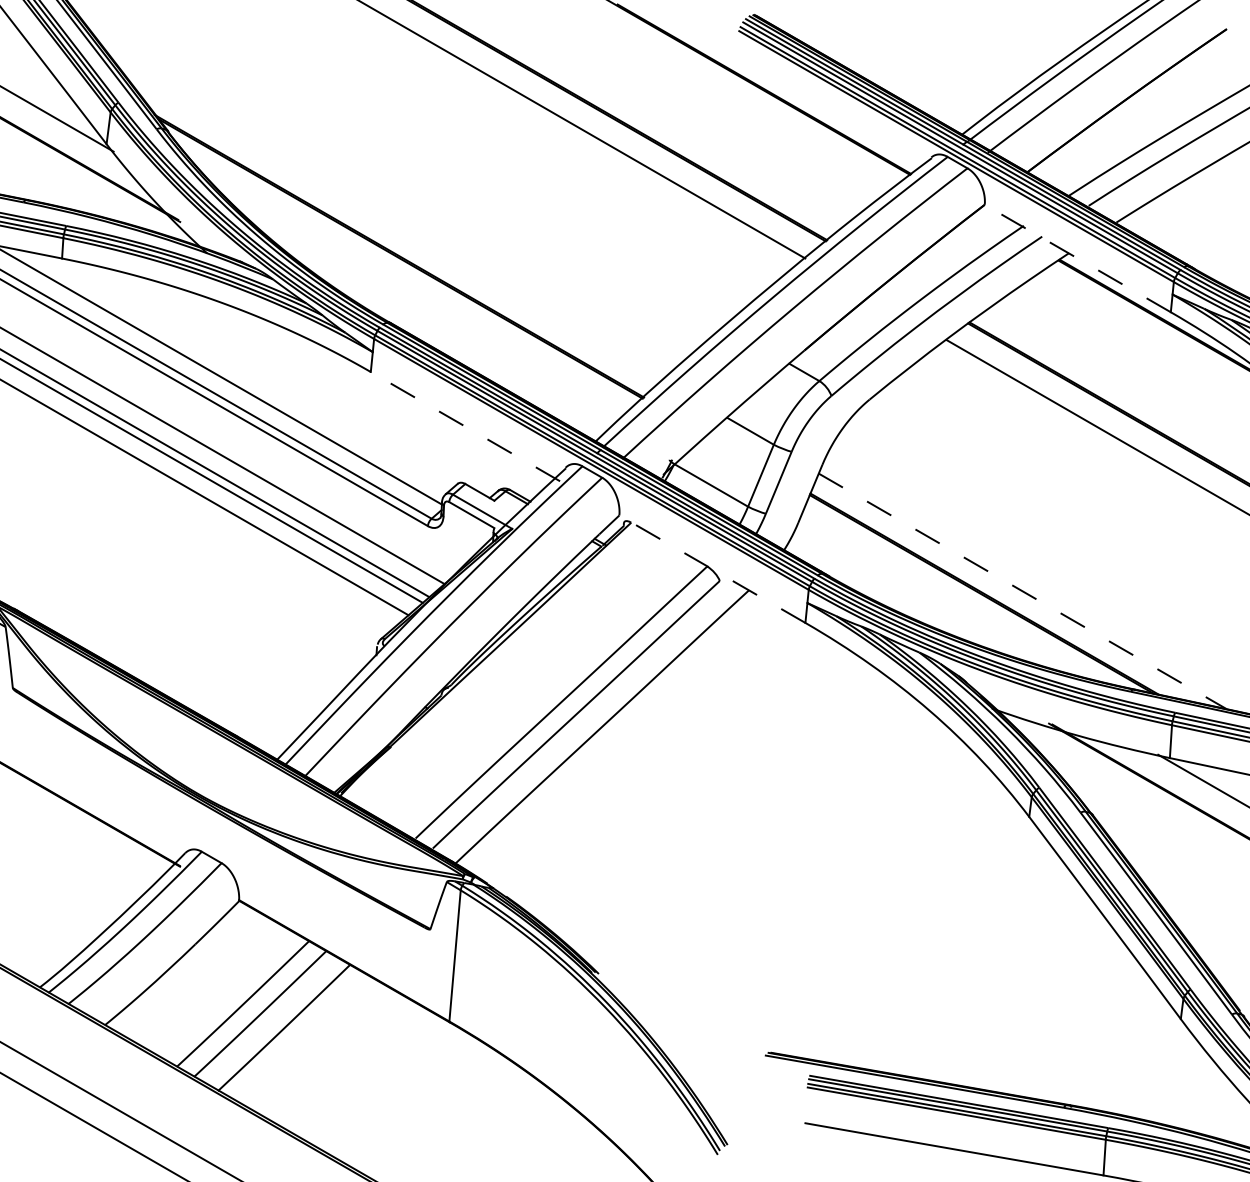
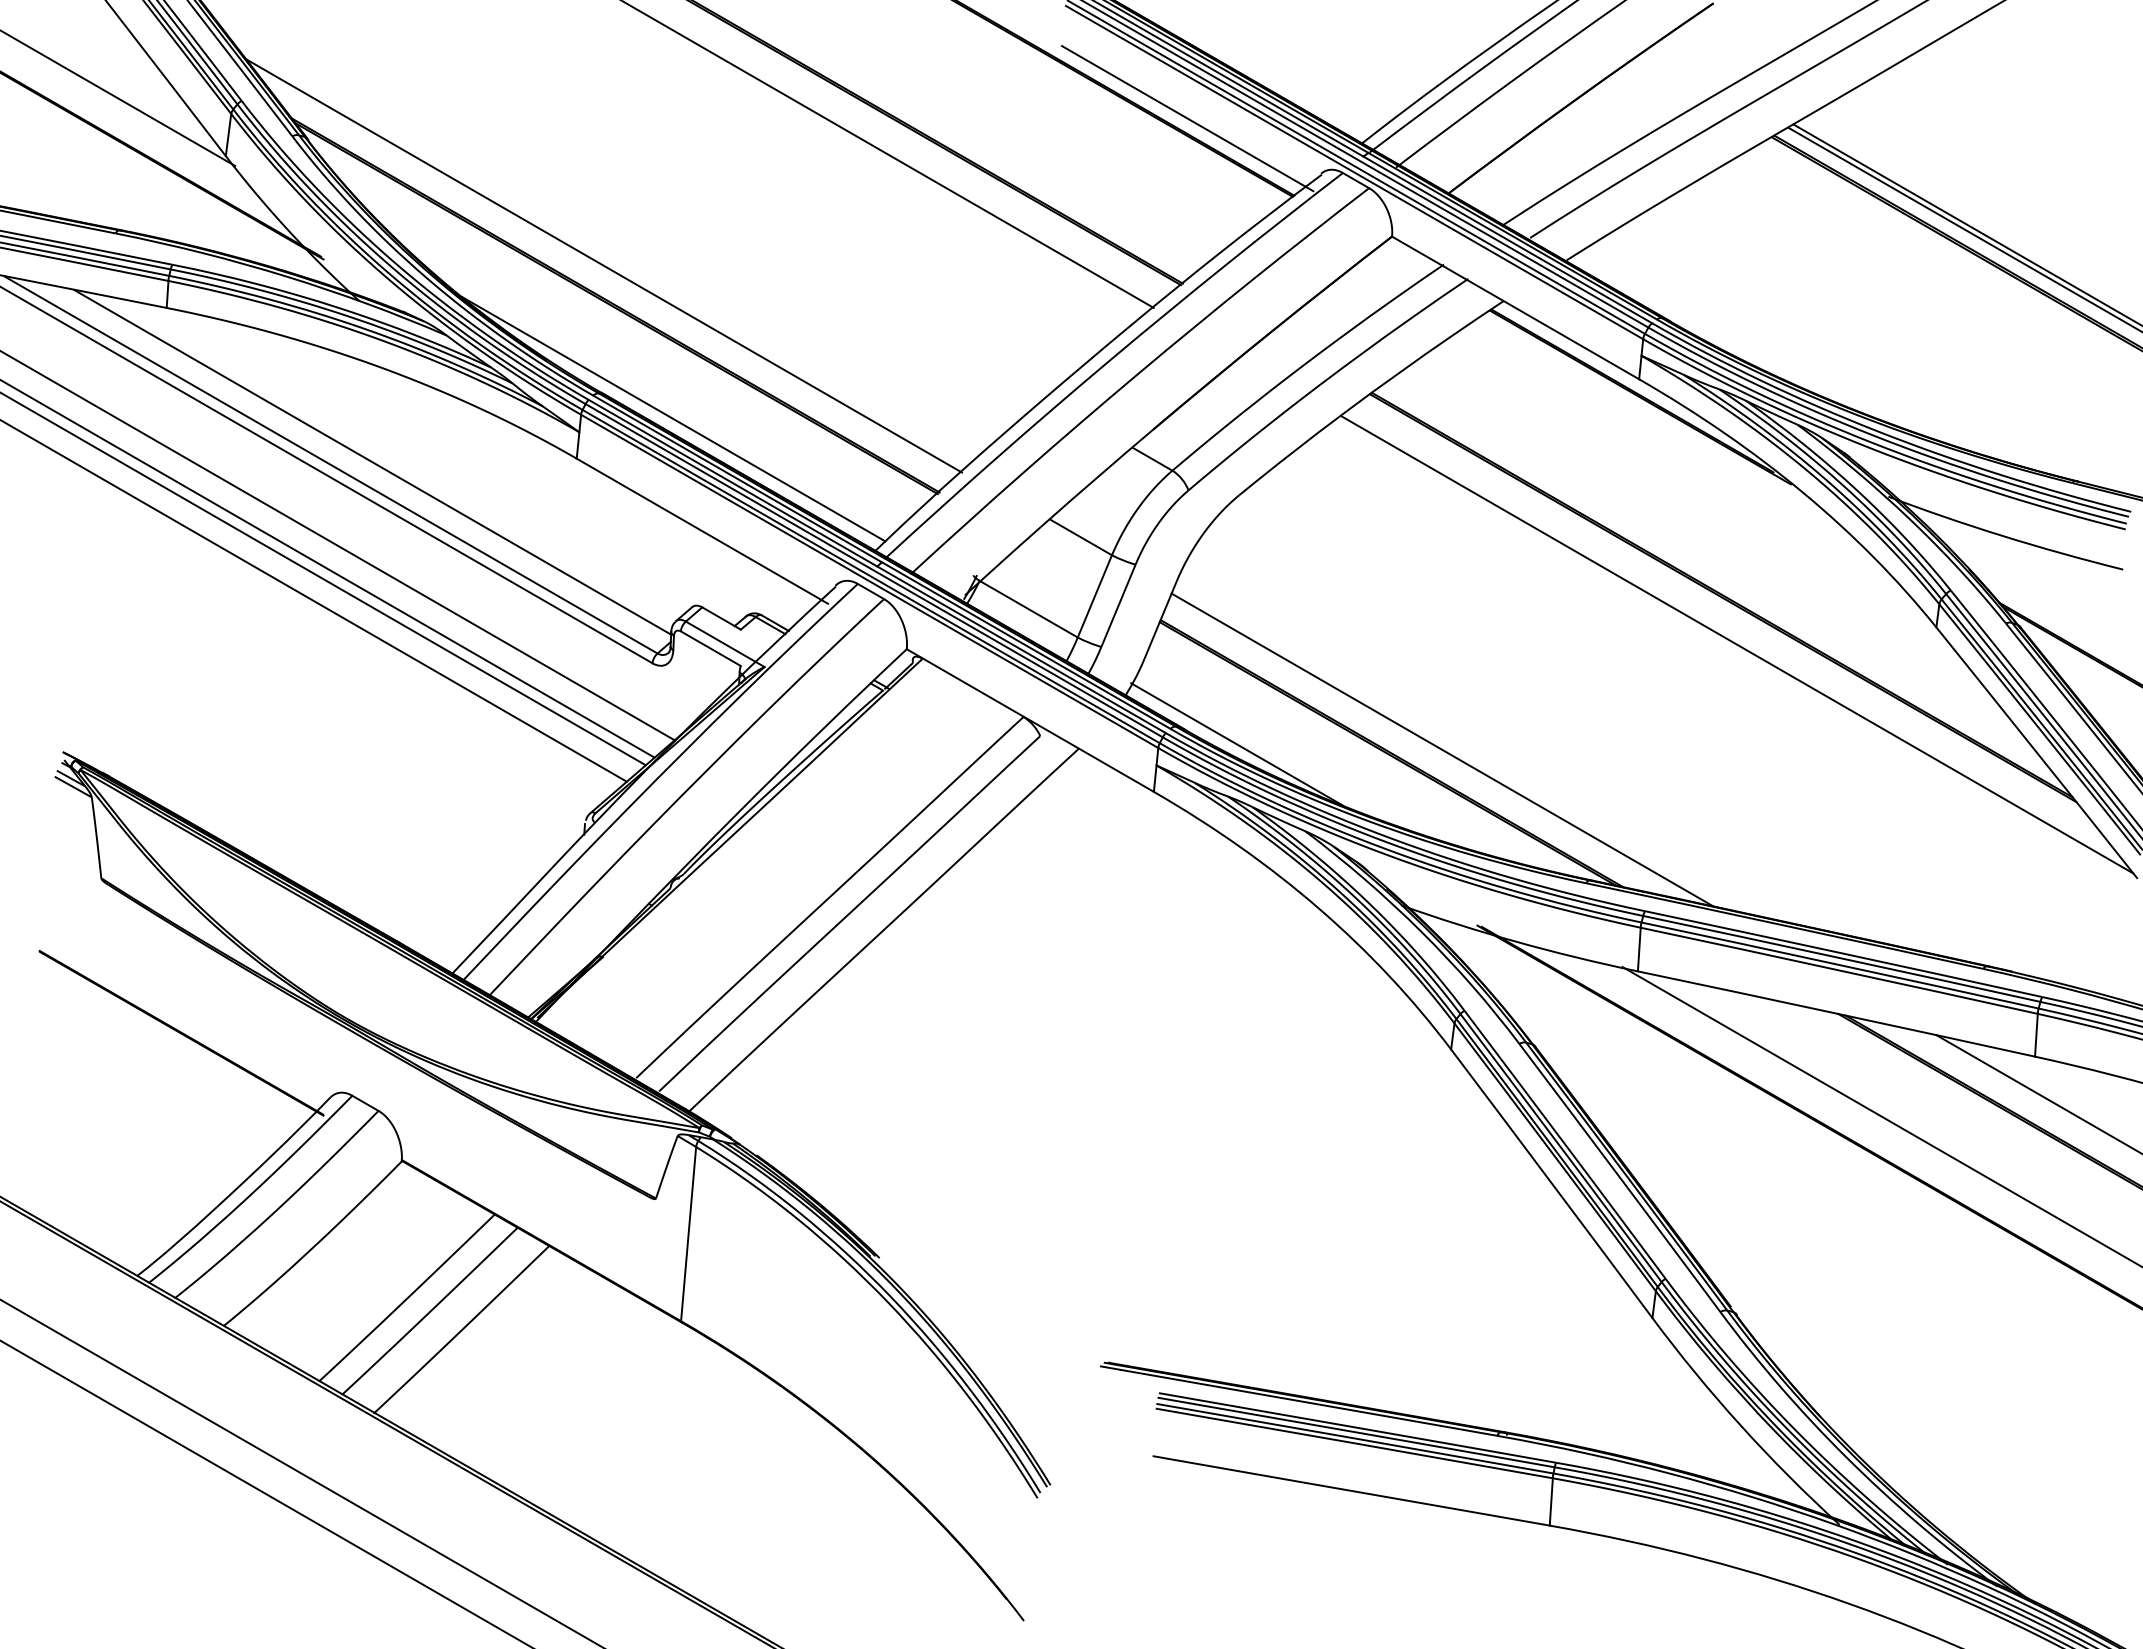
line: (830, 115) -> (1187, 118), added
line: (390, 226) -> (603, 265), added
line: (1077, 258) -> (1515, 307), dashed -> solid
line: (443, 341) -> (673, 418), added
line: (464, 426) -> (701, 530), dashed -> solid
line: (712, 569) -> (1030, 720), dashed -> solid
line: (868, 587) -> (1237, 744), added
line: (1022, 591) -> (1442, 749), dashed -> solid

